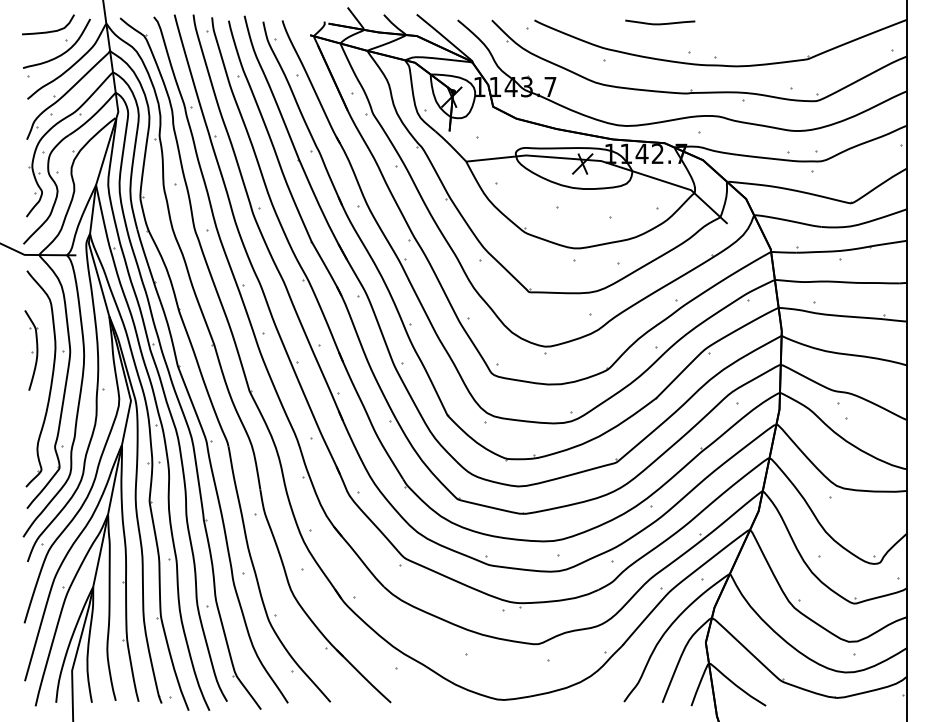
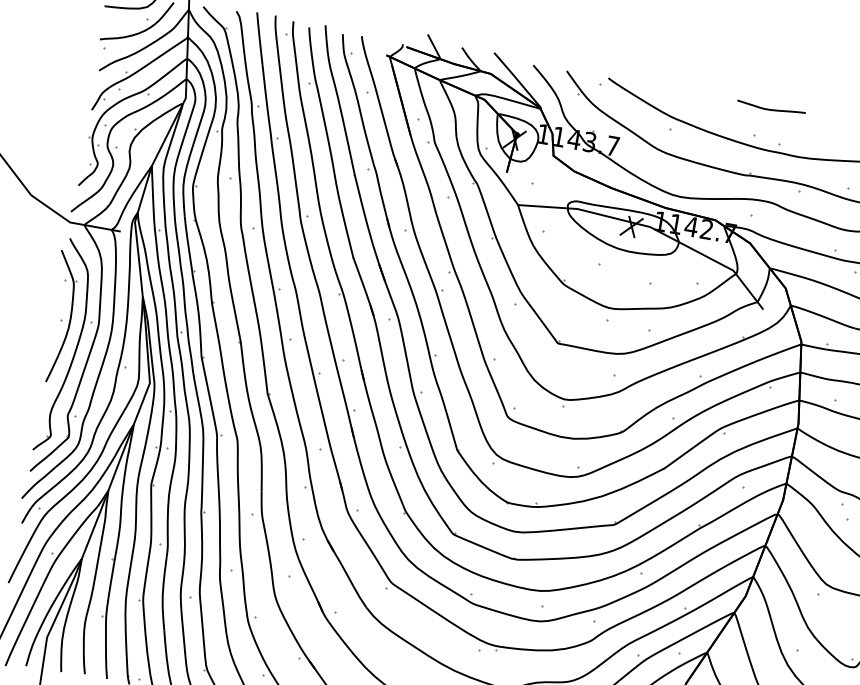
curve: (660, 23) -> (771, 109), moved
part: (31, 350) -> (60, 317), size x1.67

